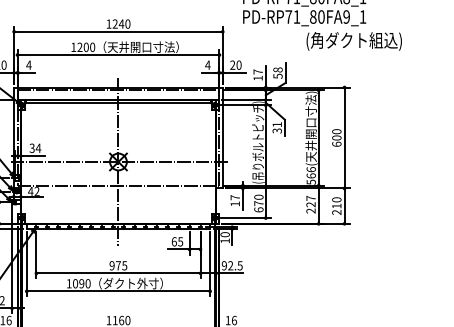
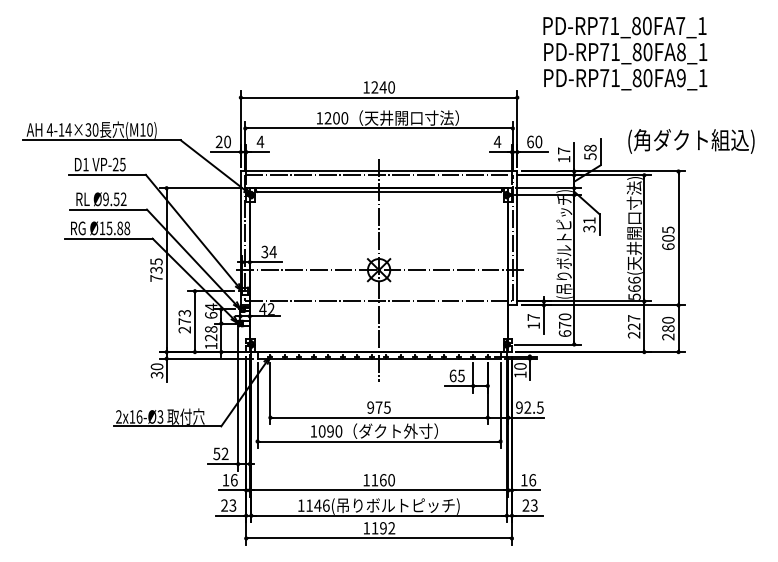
text: (354, 41) -> (691, 141), moved
text: (232, 64) -> (530, 141), 20 -> 60
text: (336, 131) -> (668, 229), 600 -> 605
text: (336, 206) -> (668, 328), 210 -> 280

